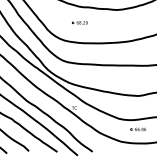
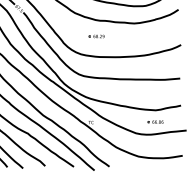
part: (138, 128) -> (155, 121), moved

